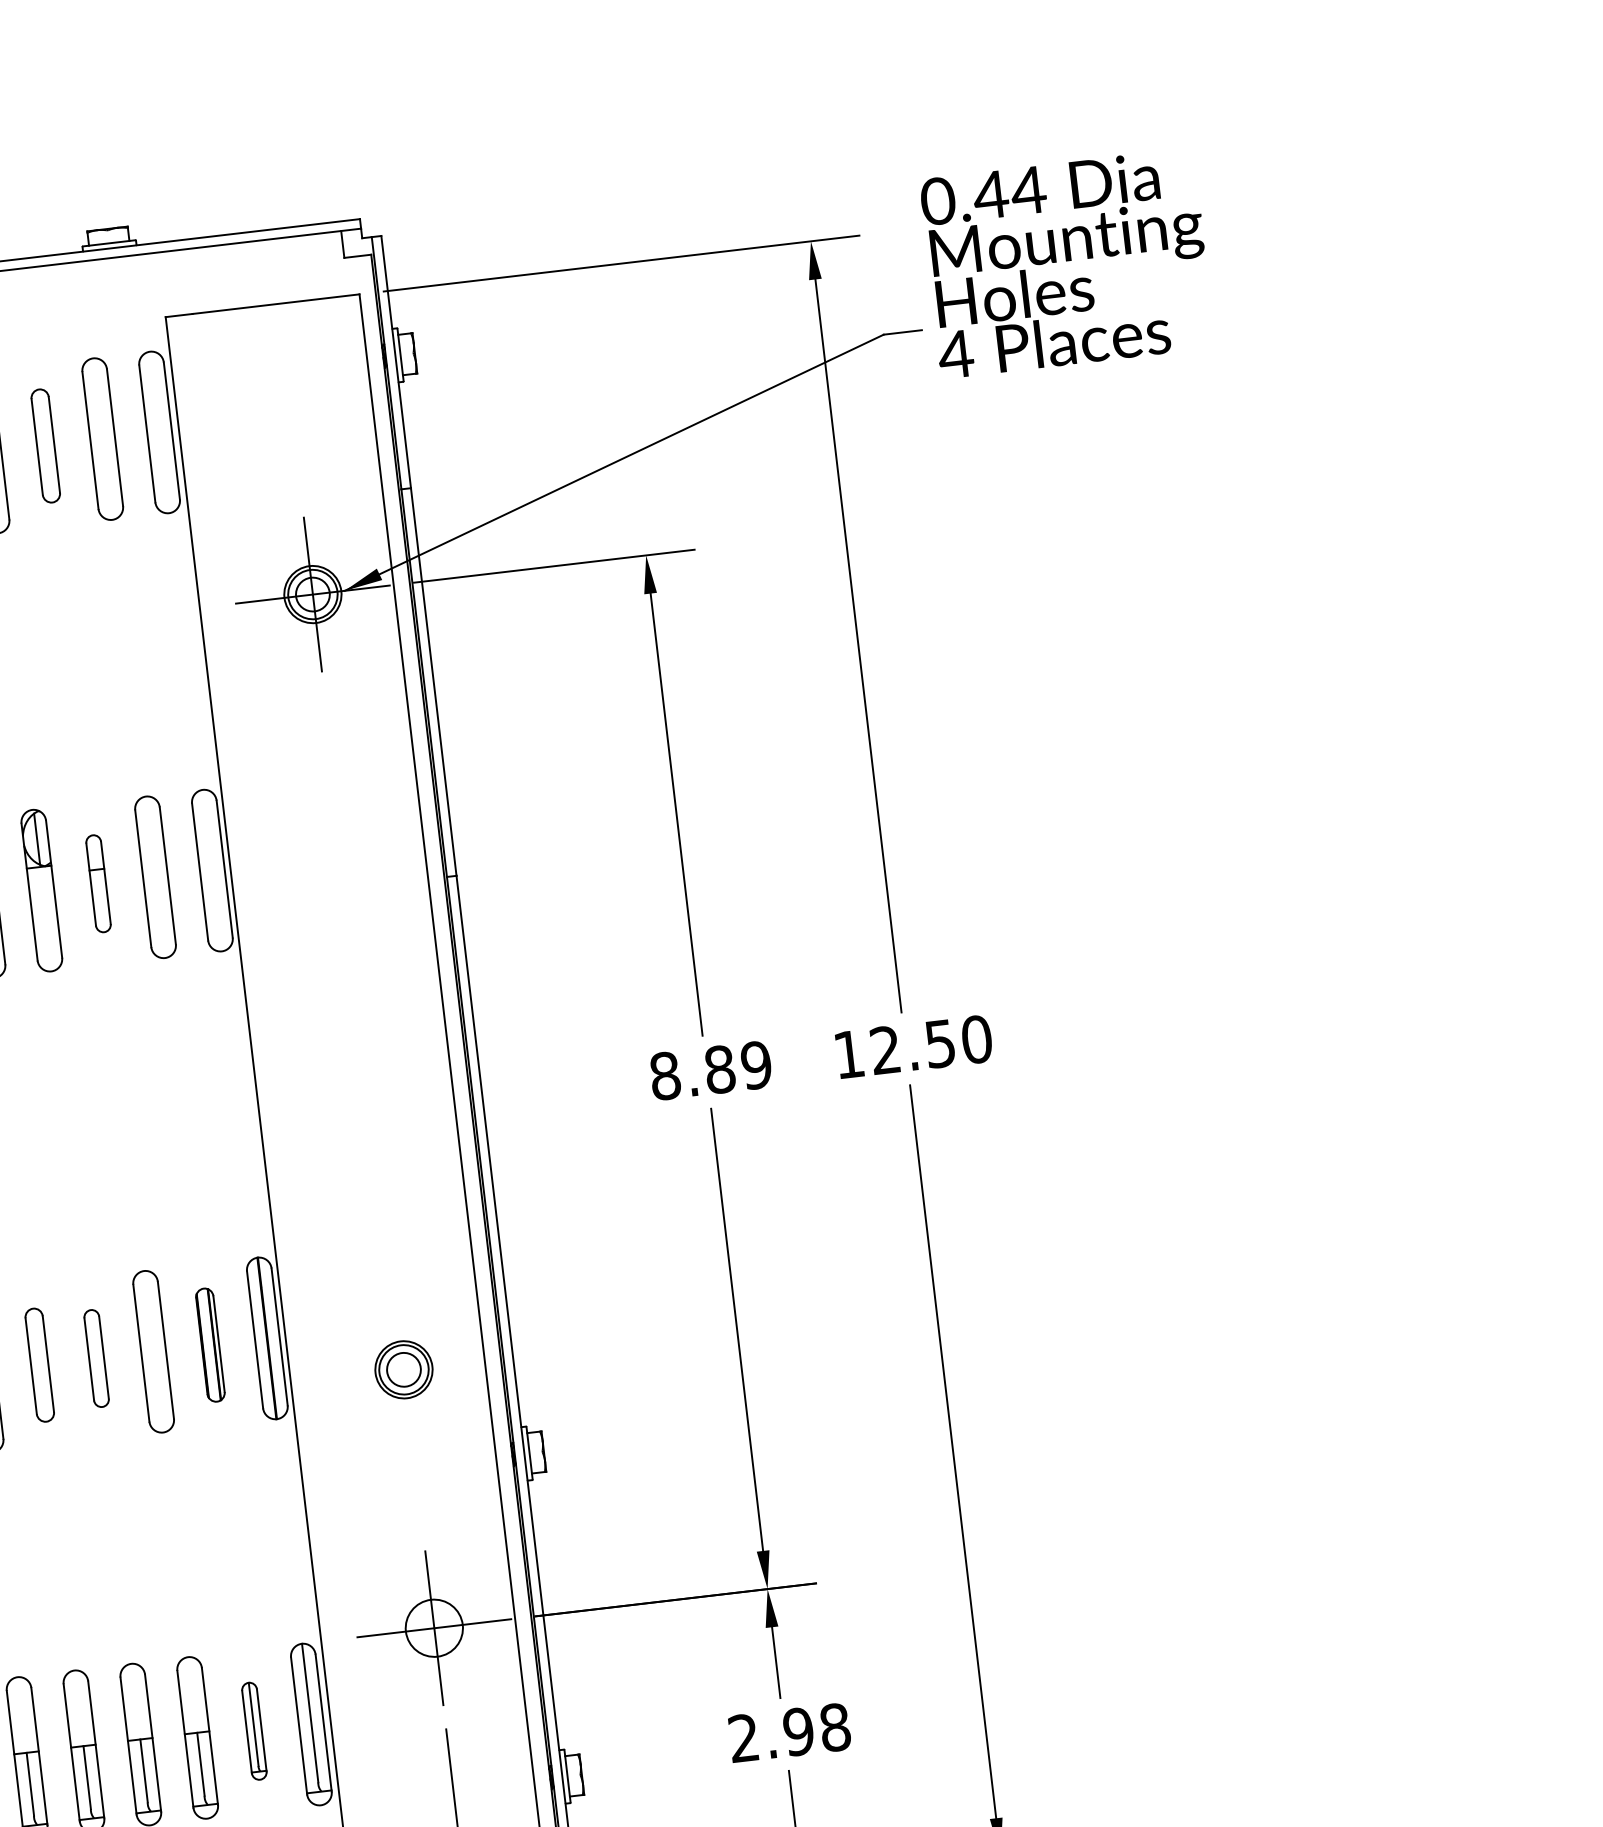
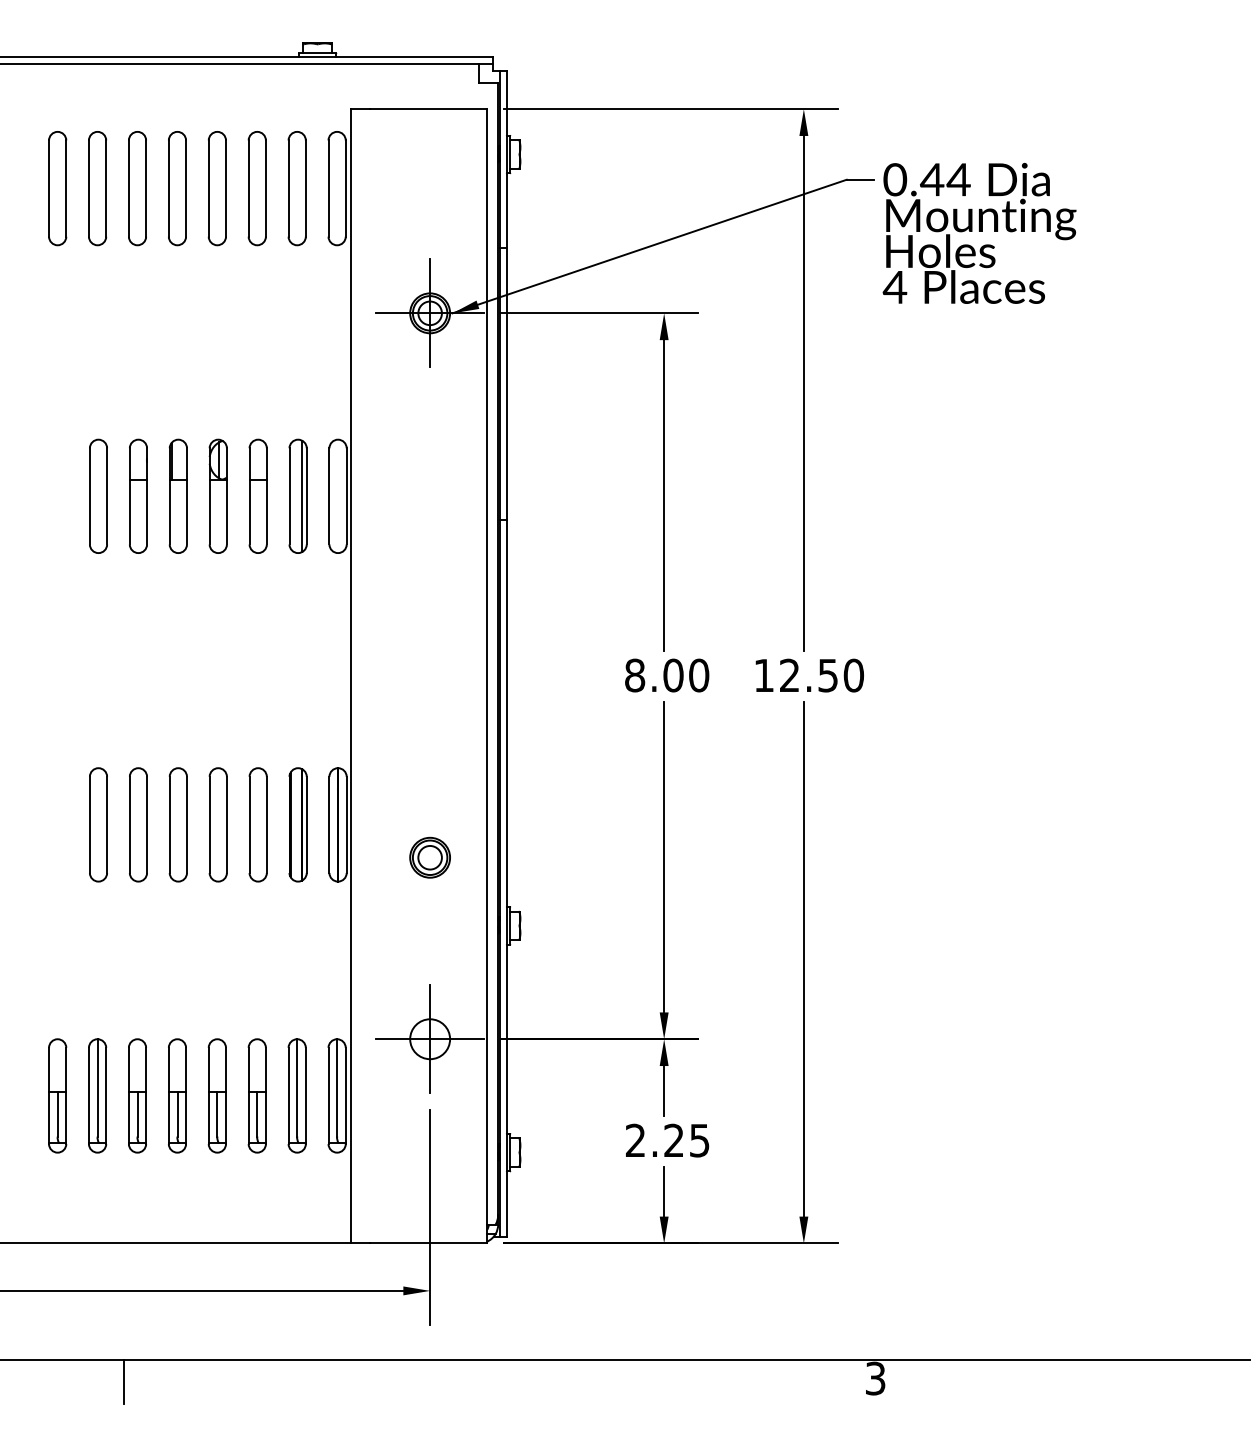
text: (1066, 262) -> (979, 232), moved
part: (44, 445) -> (256, 188), size x1.43
line: (161, 876) -> (302, 496), added
part: (97, 882) -> (257, 495), size x1.67
text: (738, 1067) -> (686, 675), 8.89 -> 8.00
part: (209, 1344) -> (297, 824), size x1.43
part: (95, 1358) -> (217, 824), size x1.67
part: (38, 1364) -> (177, 824), size x1.43
text: (816, 1729) -> (686, 1140), 2.98 -> 2.25
part: (253, 1730) -> (296, 1095), size x1.67

